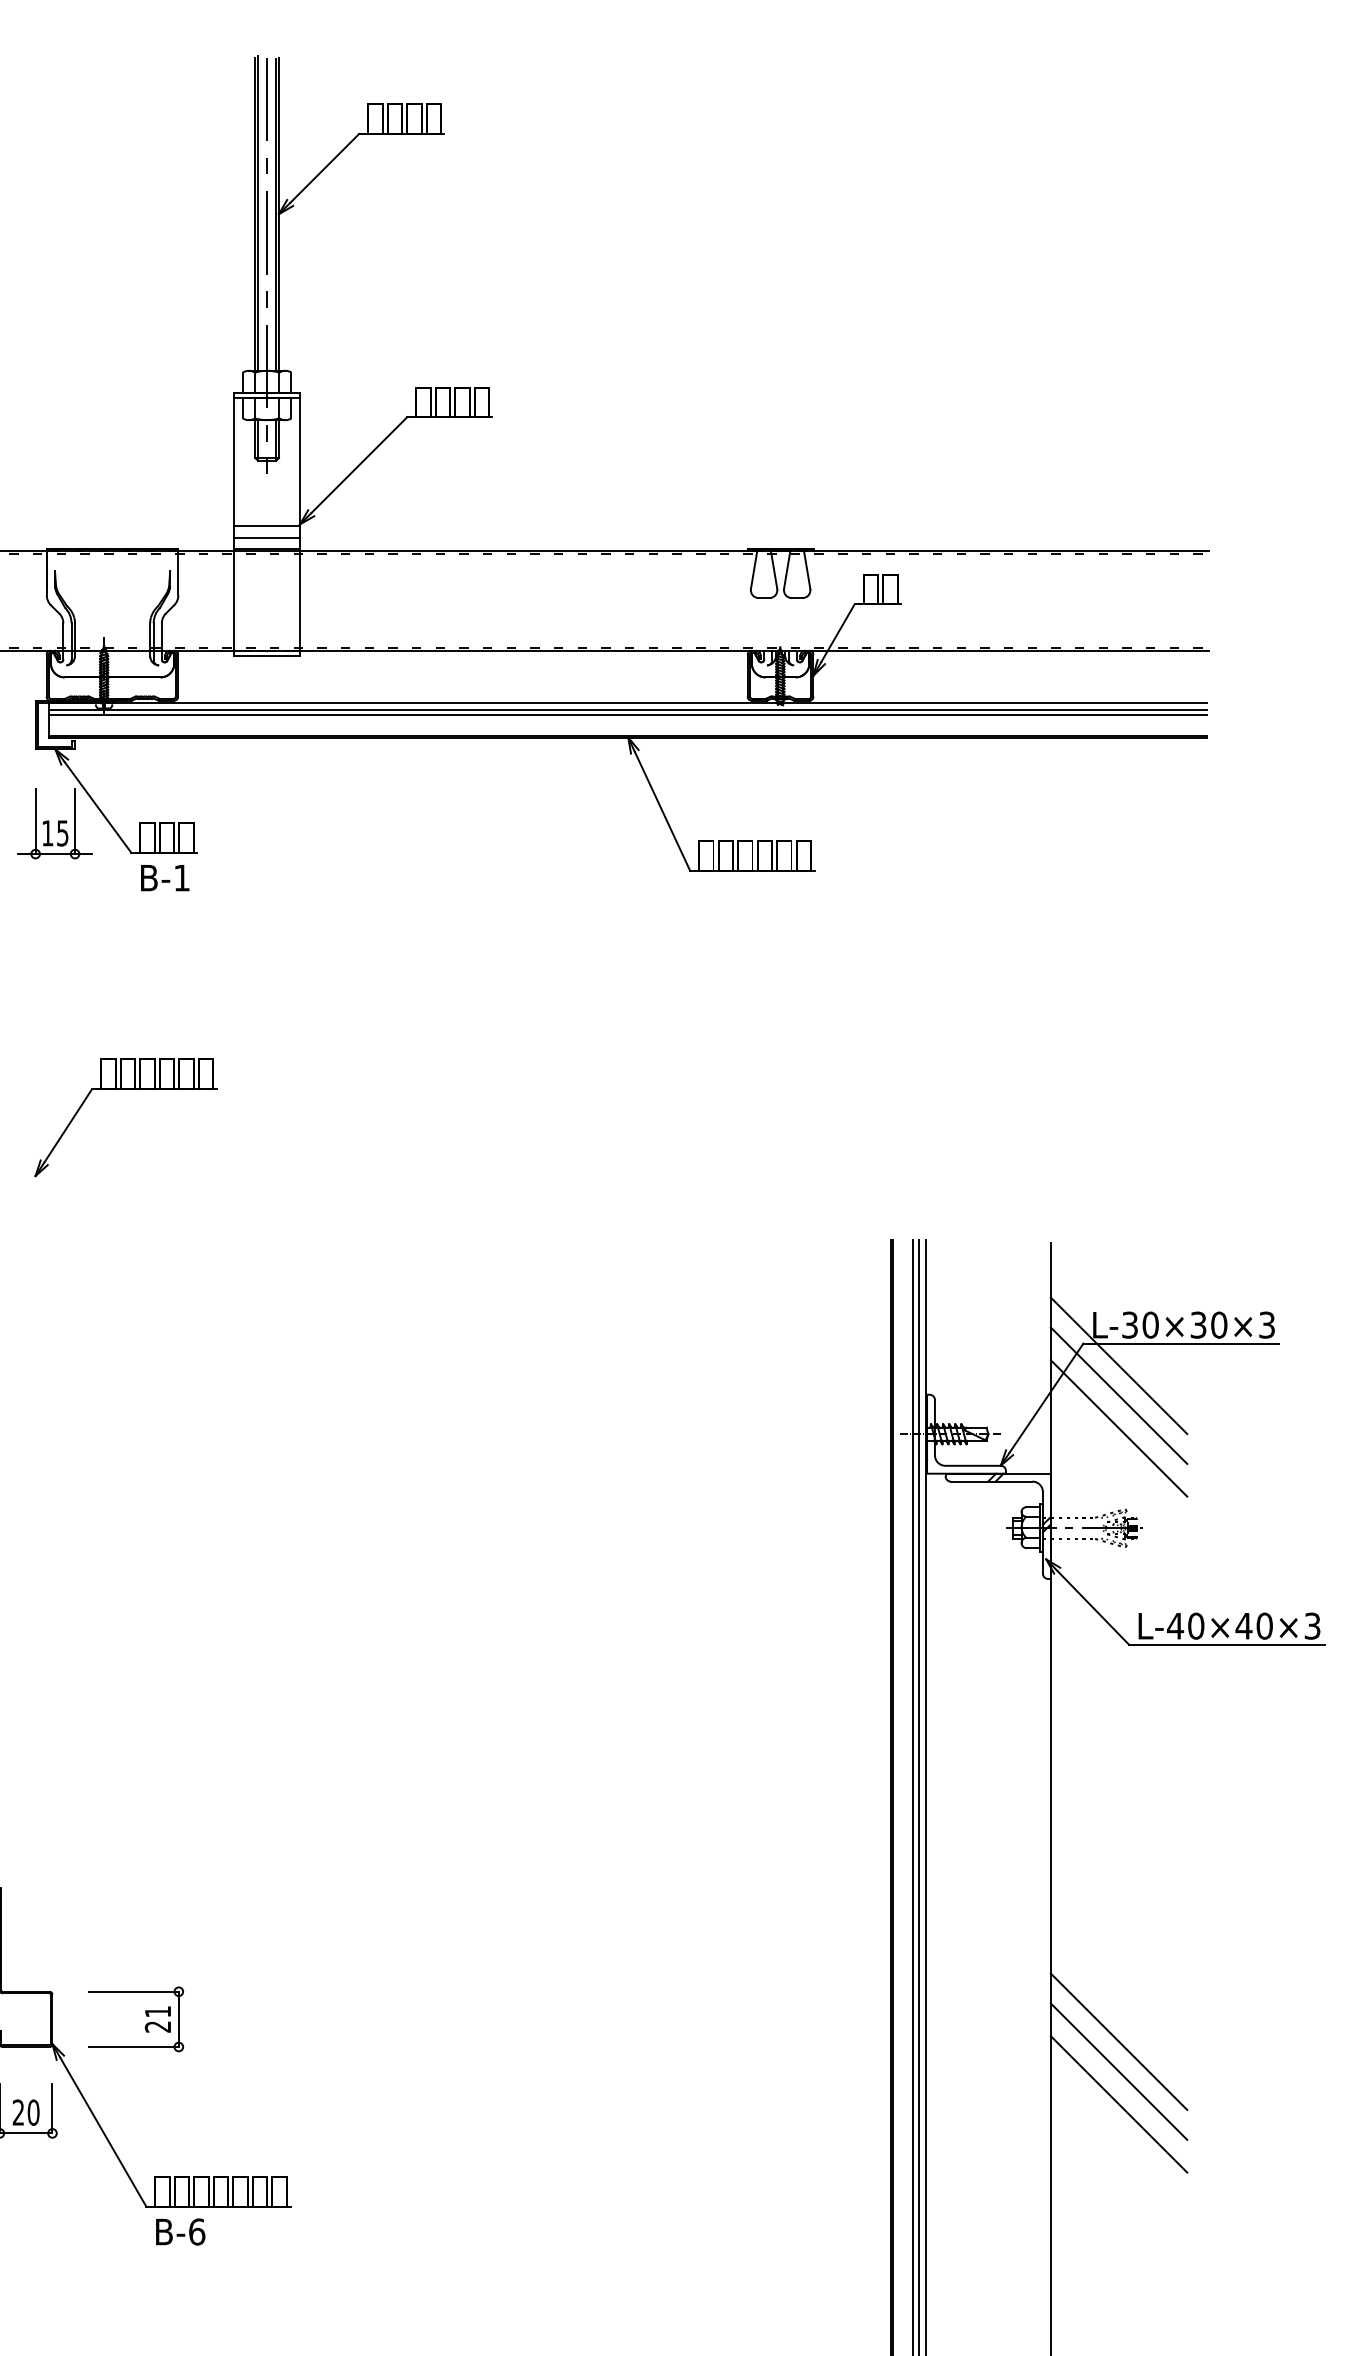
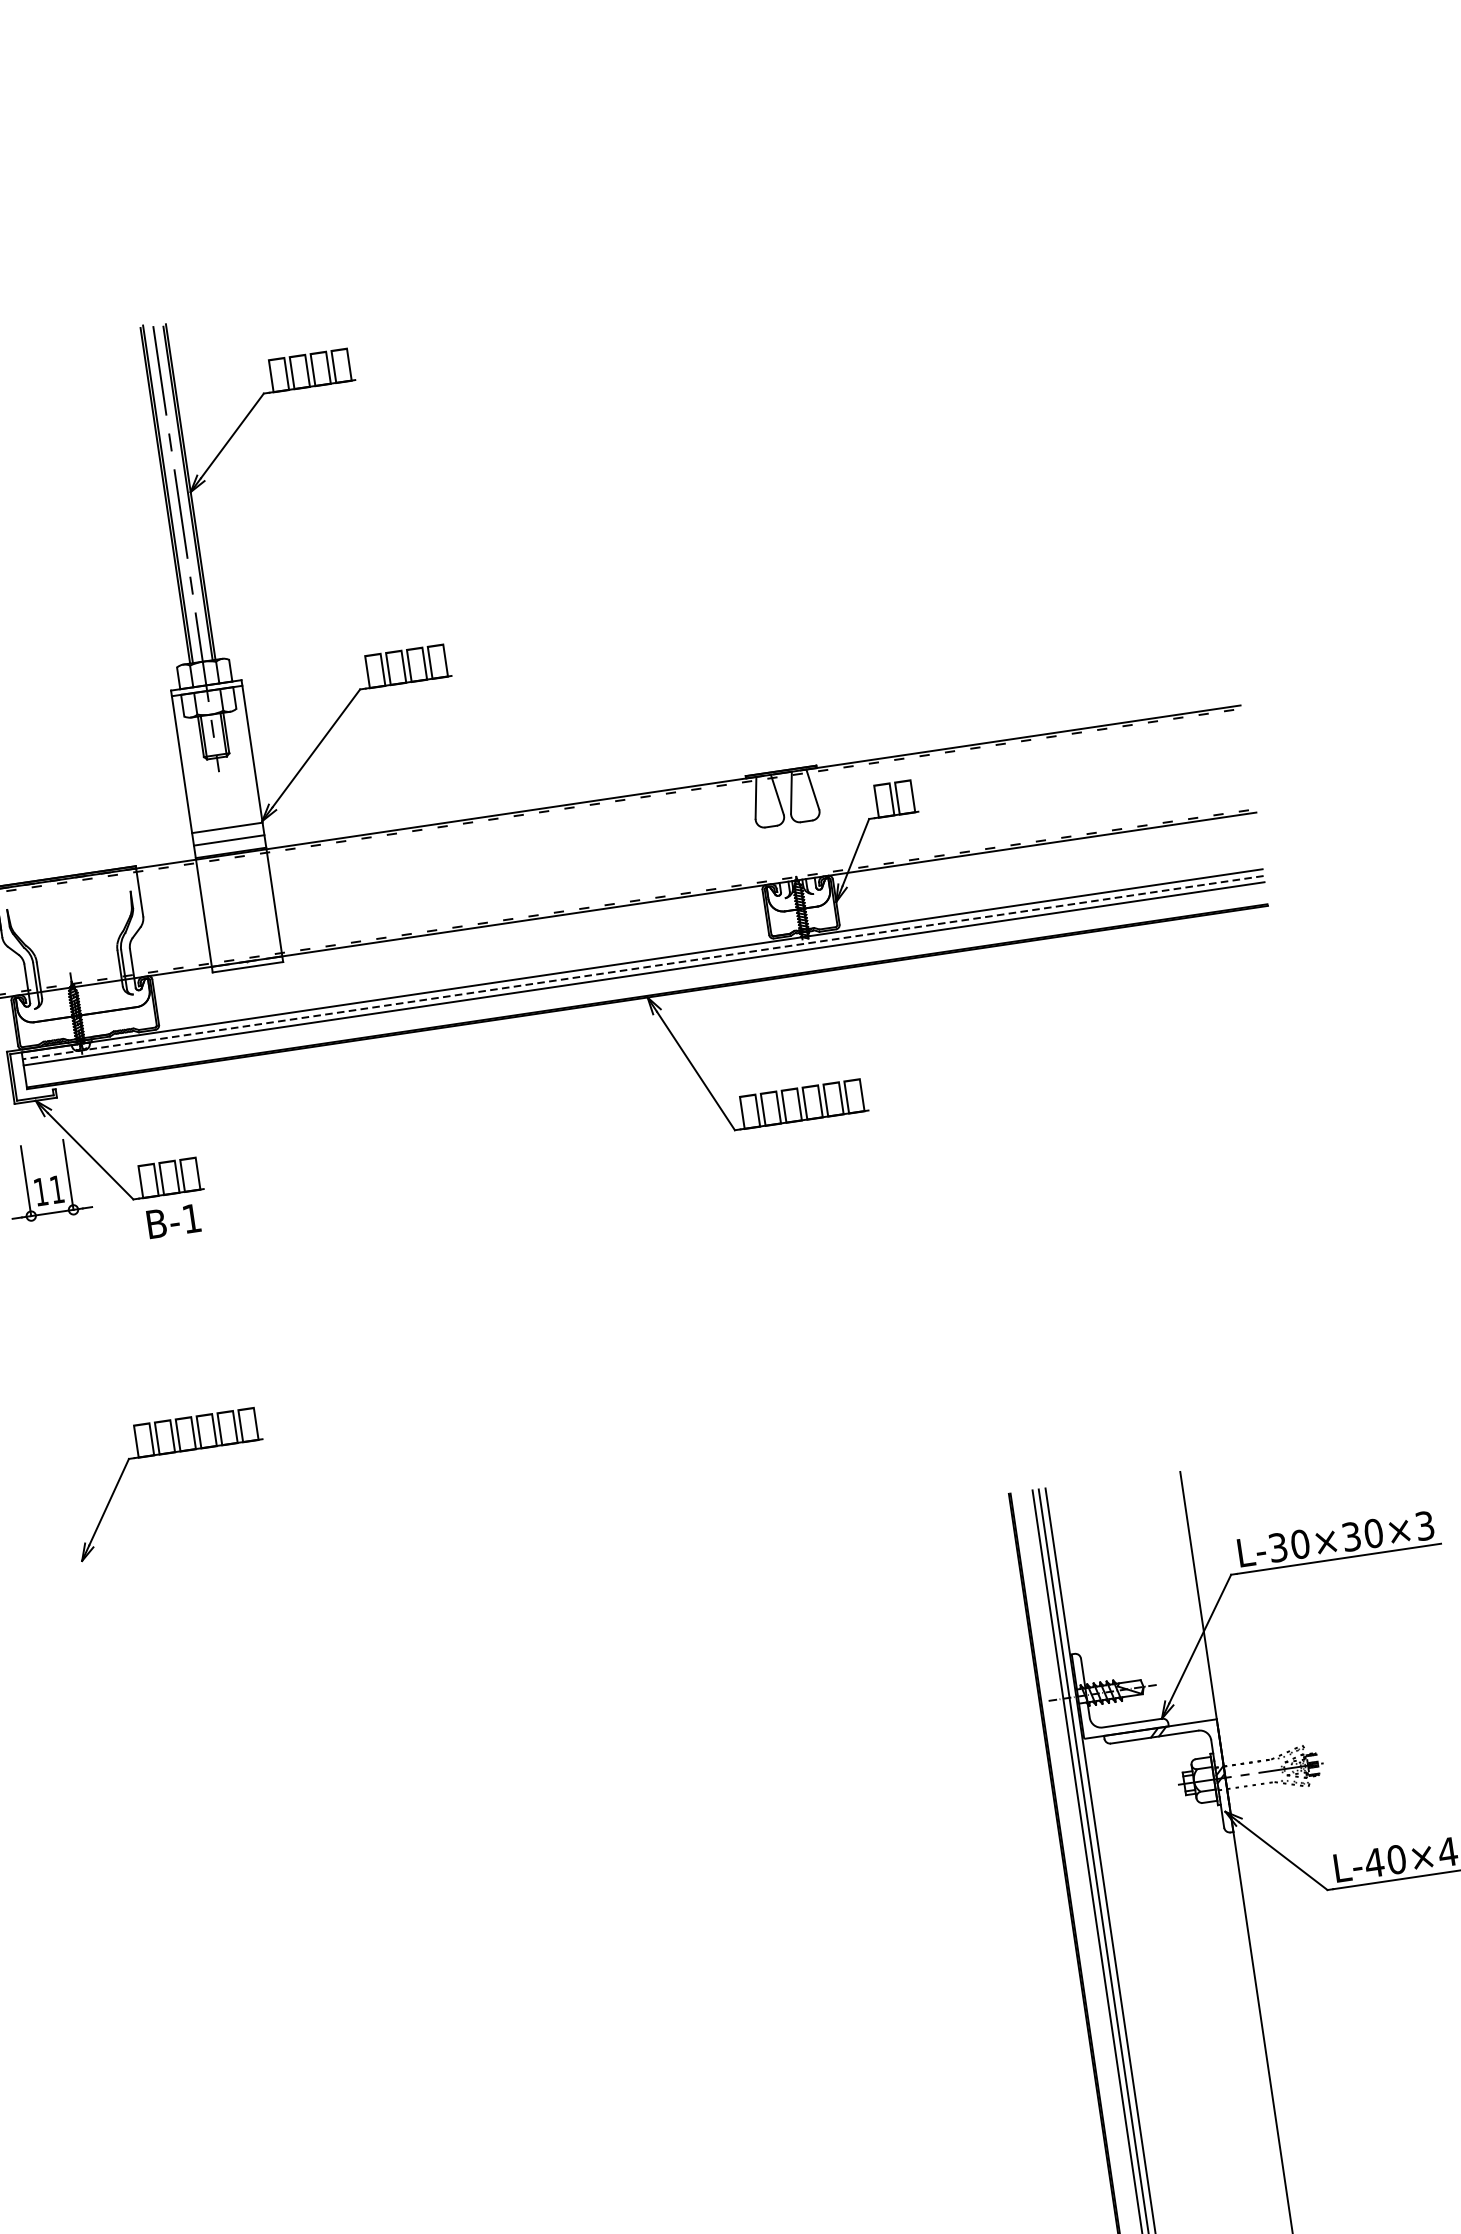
line: (627, 709) -> (642, 967), solid -> dashed
text: (62, 833) -> (56, 1189), 15 -> 11
line: (1118, 1365) -> (1272, 1592), removed
line: (1118, 1395) -> (1276, 1624), removed
line: (1118, 1428) -> (1282, 1660), removed

